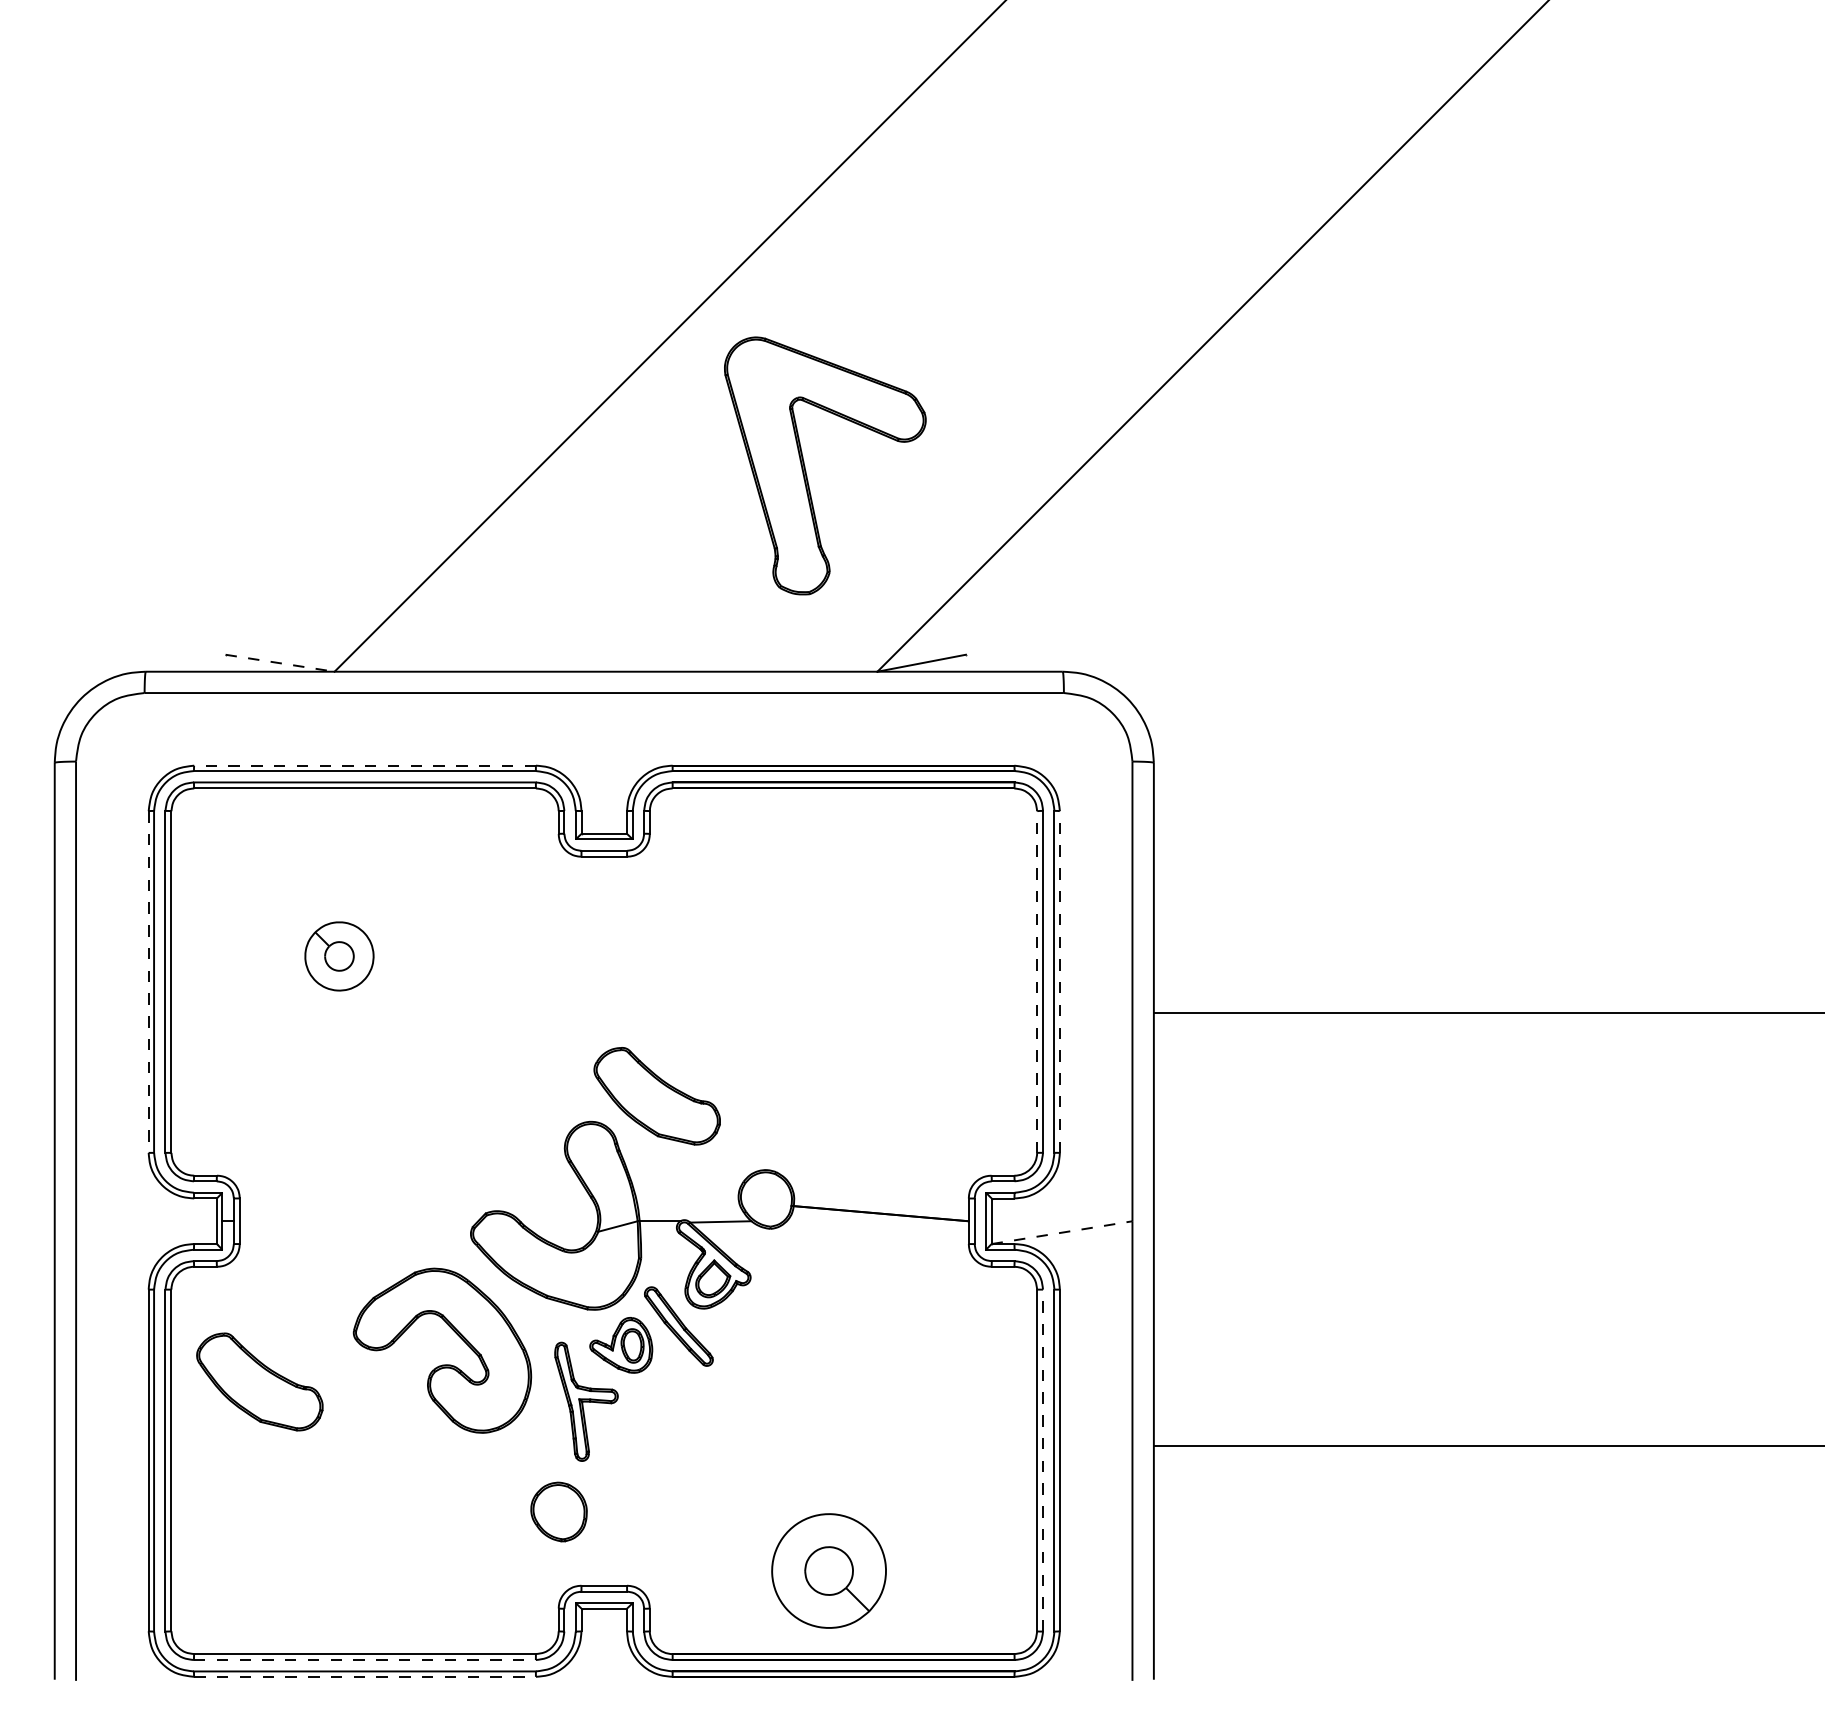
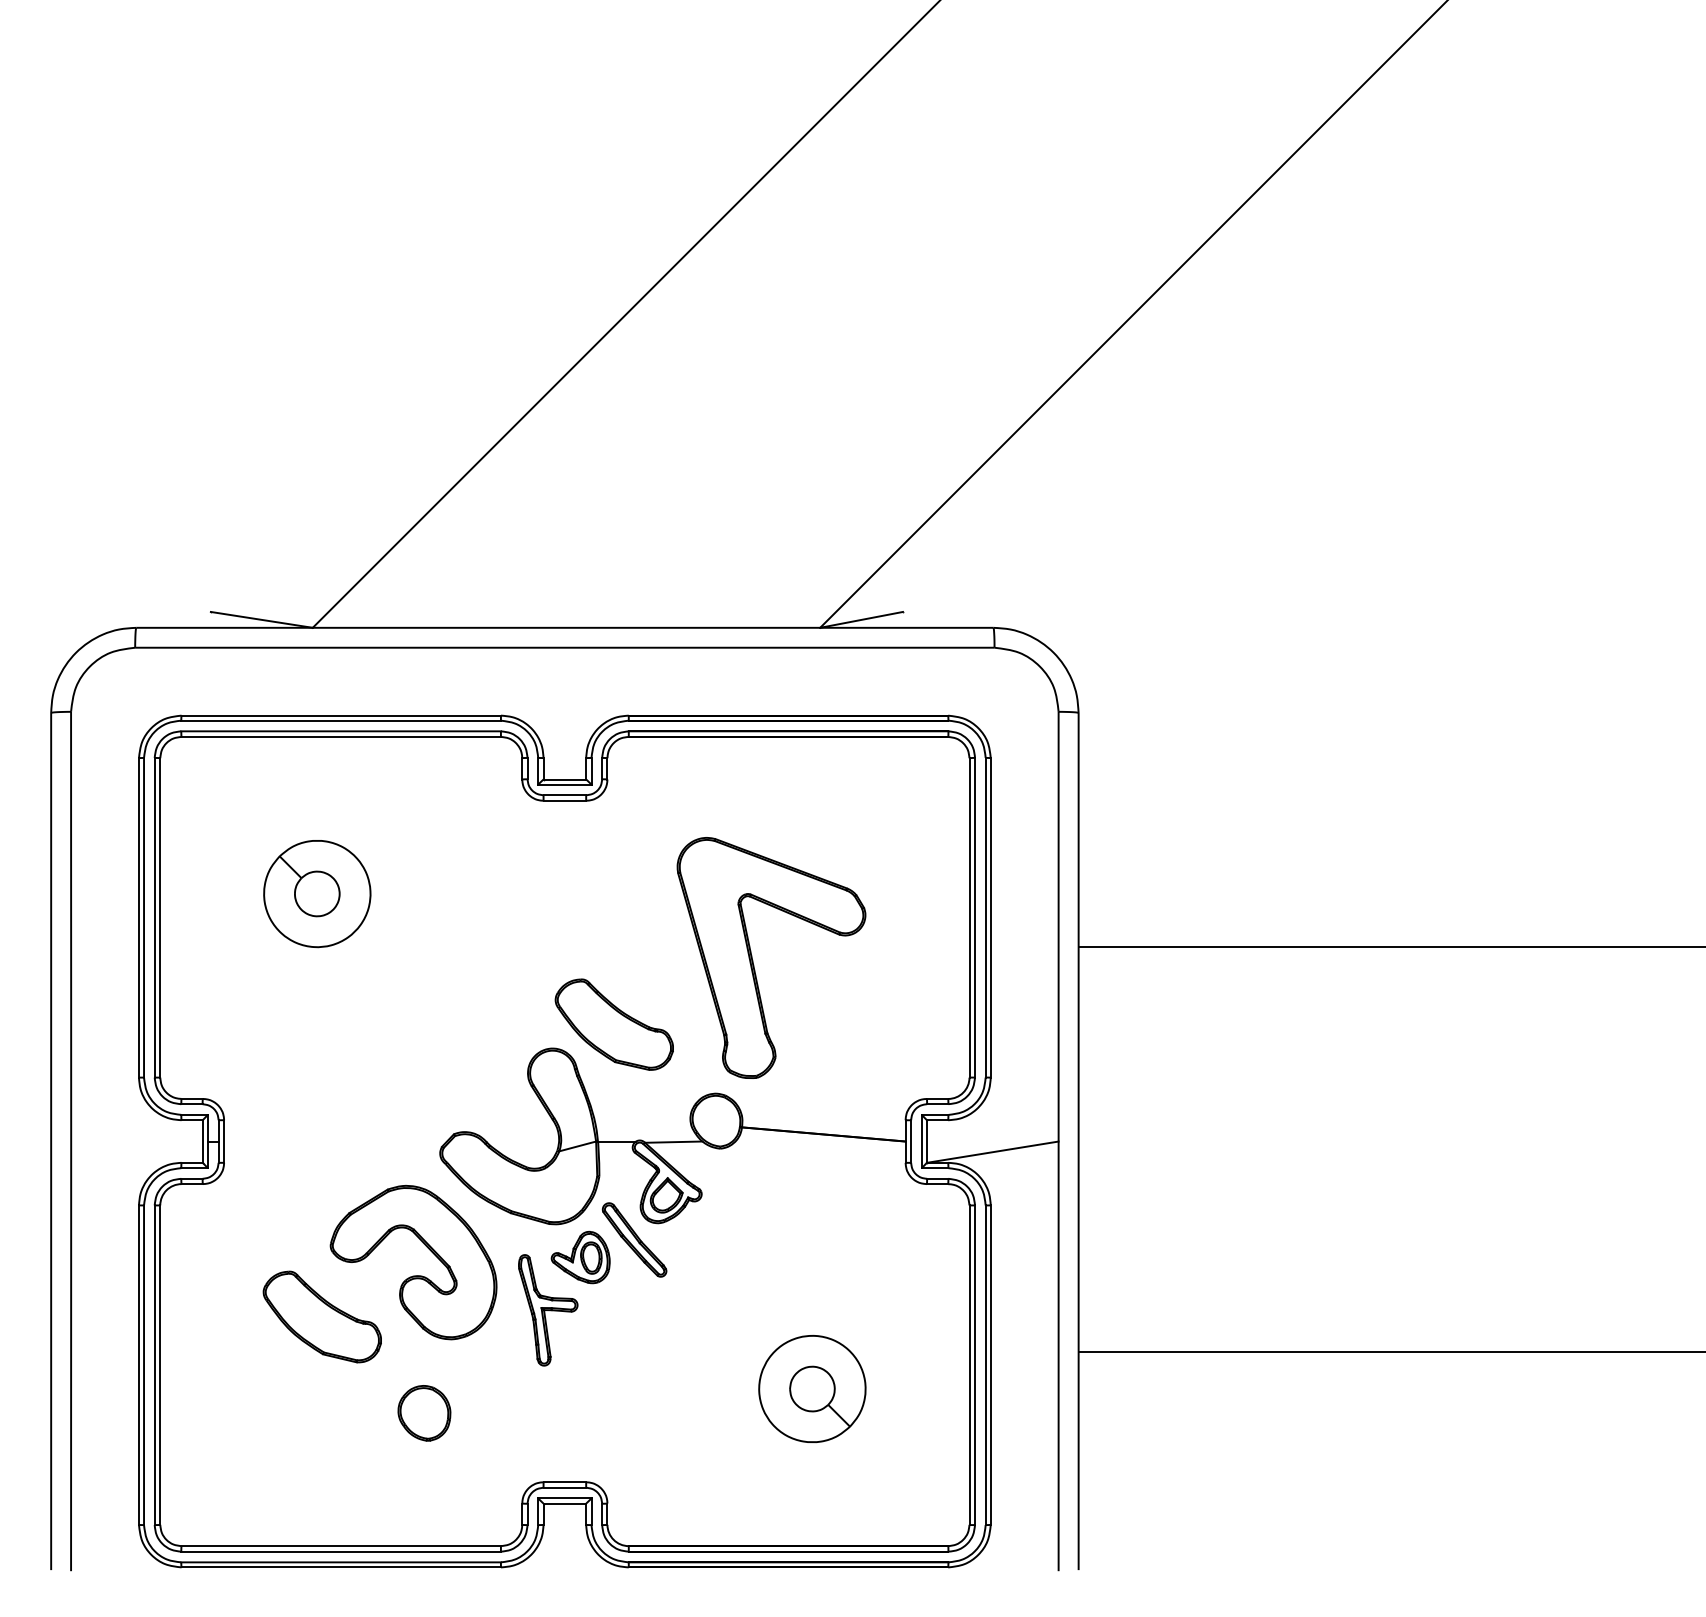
part: (806, 470) -> (753, 962), moved
line: (280, 663) -> (262, 620), dashed -> solid
line: (365, 765) -> (341, 715), dashed -> solid
part: (339, 956) -> (317, 894), size x1.67
line: (148, 982) -> (138, 918), dashed -> solid
line: (1037, 982) -> (969, 918), dashed -> solid
line: (1059, 982) -> (990, 918), dashed -> solid
line: (1062, 1232) -> (993, 1152), dashed -> solid
part: (259, 1381) -> (322, 1316), moved
line: (1043, 1460) -> (975, 1365), dashed -> solid
part: (558, 1511) -> (423, 1412), moved
part: (828, 1570) -> (811, 1388), moved
line: (364, 1660) -> (340, 1552), dashed -> solid
line: (365, 1676) -> (341, 1567), dashed -> solid

